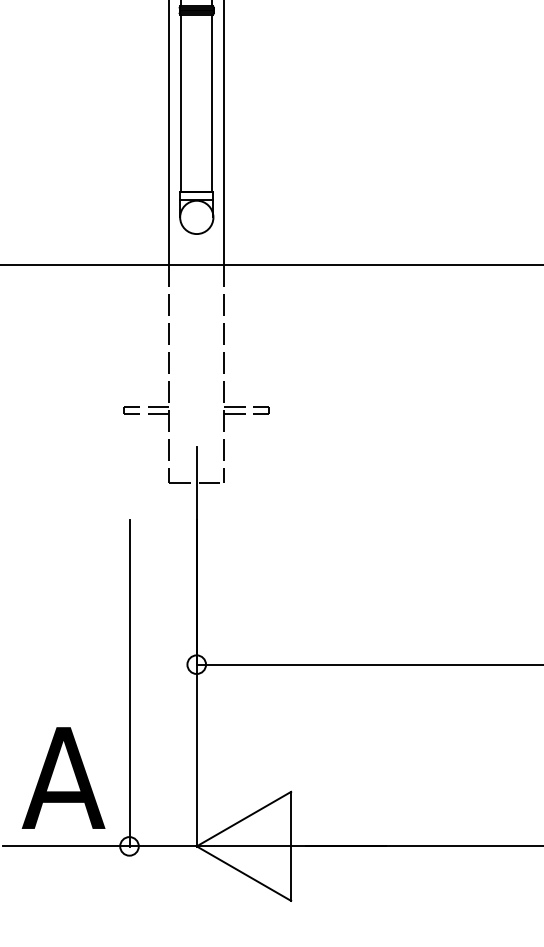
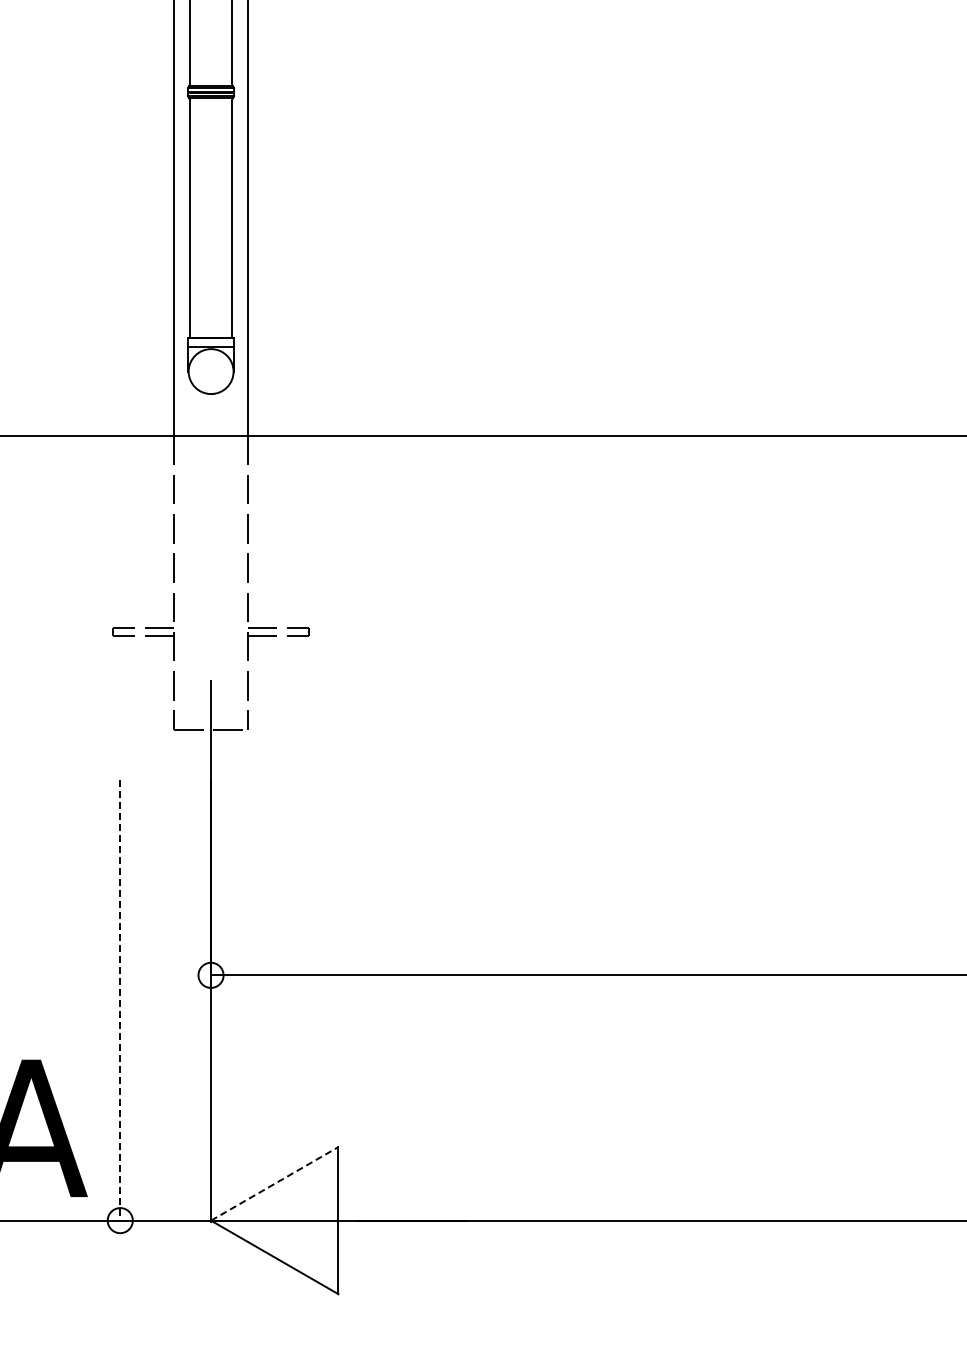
line: (129, 683) -> (120, 1000), solid -> dashed
line: (243, 818) -> (274, 1183), solid -> dashed

